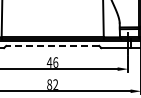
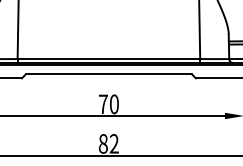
line: (52, 45) -> (108, 73), dashed -> solid
text: (52, 62) -> (108, 104), 46 -> 70

